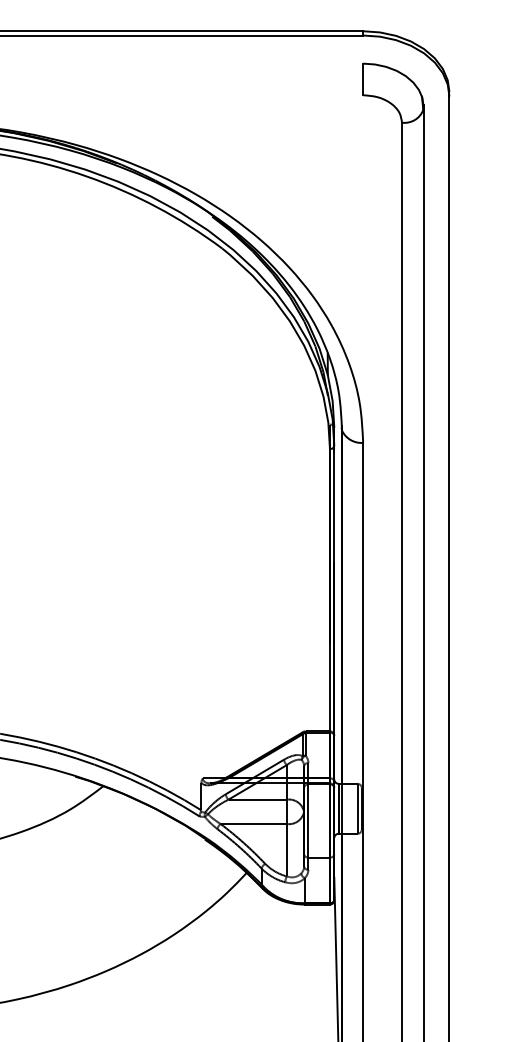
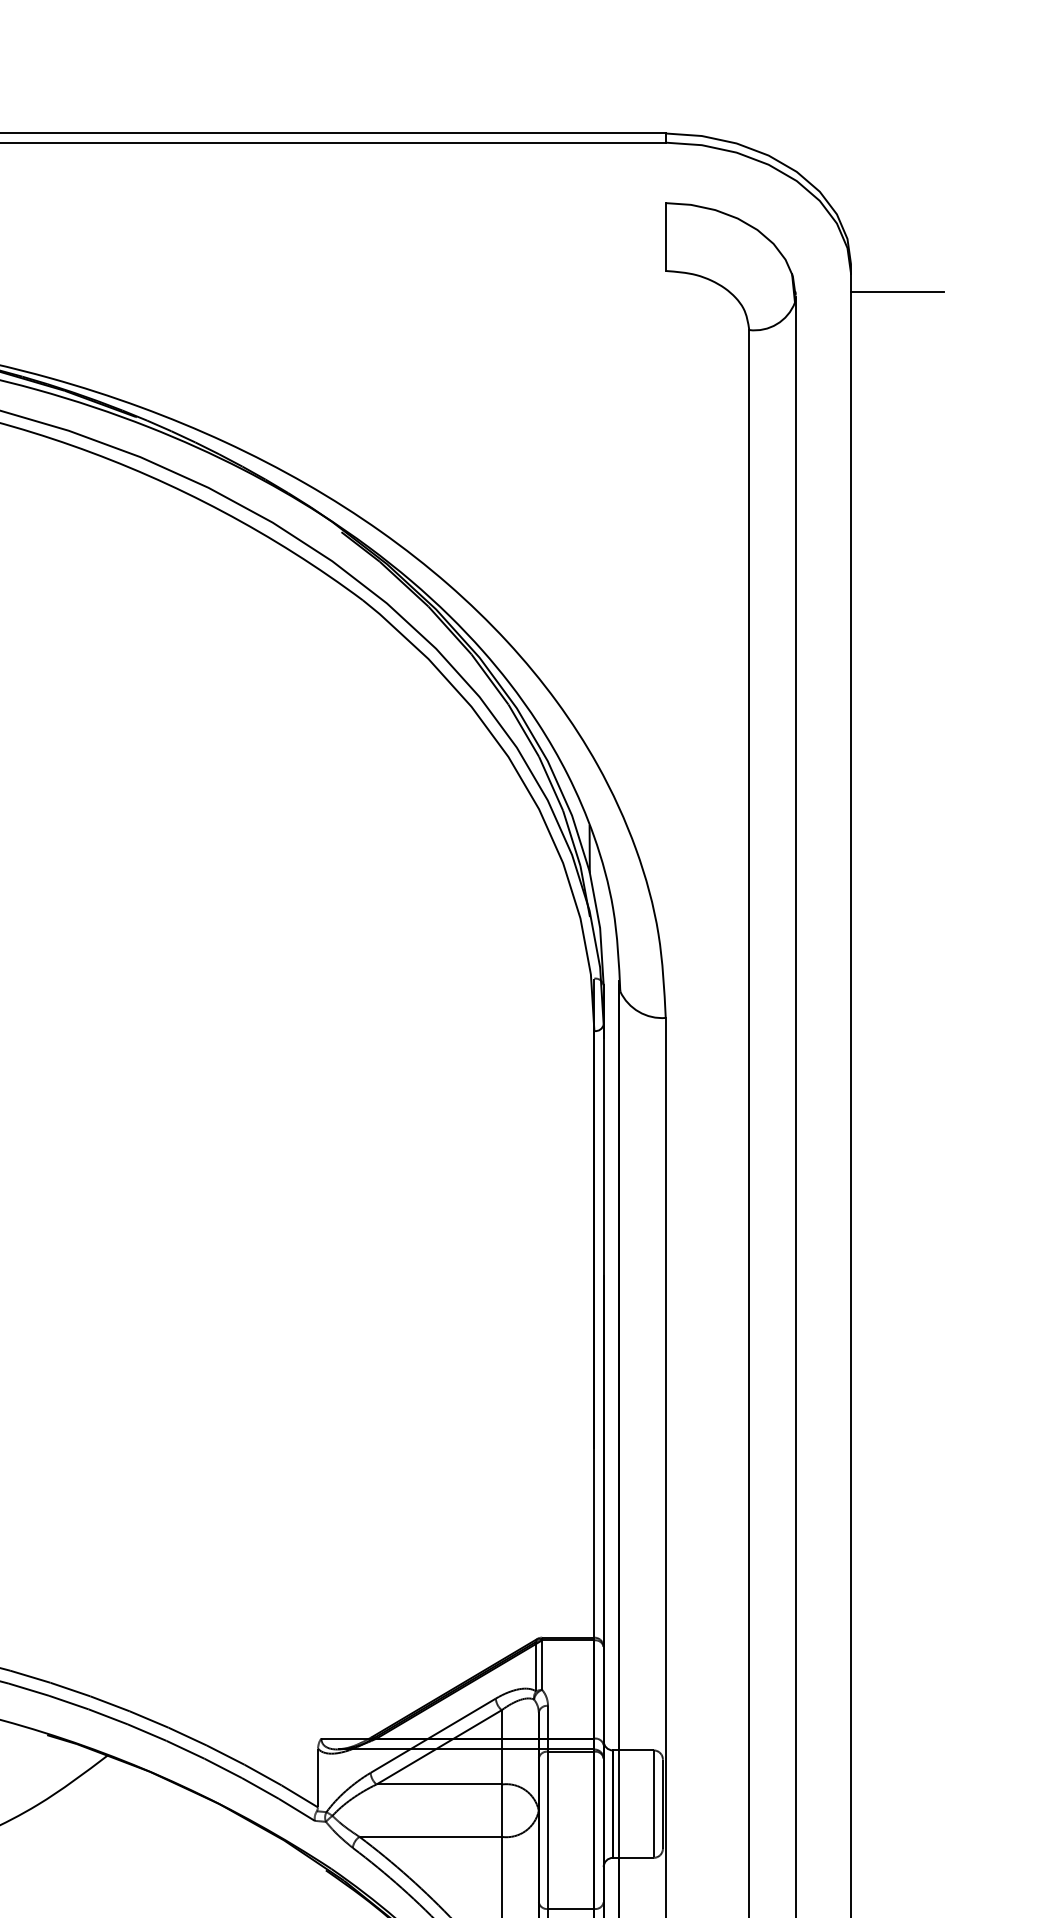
line: (470, 105) -> (896, 293), added

